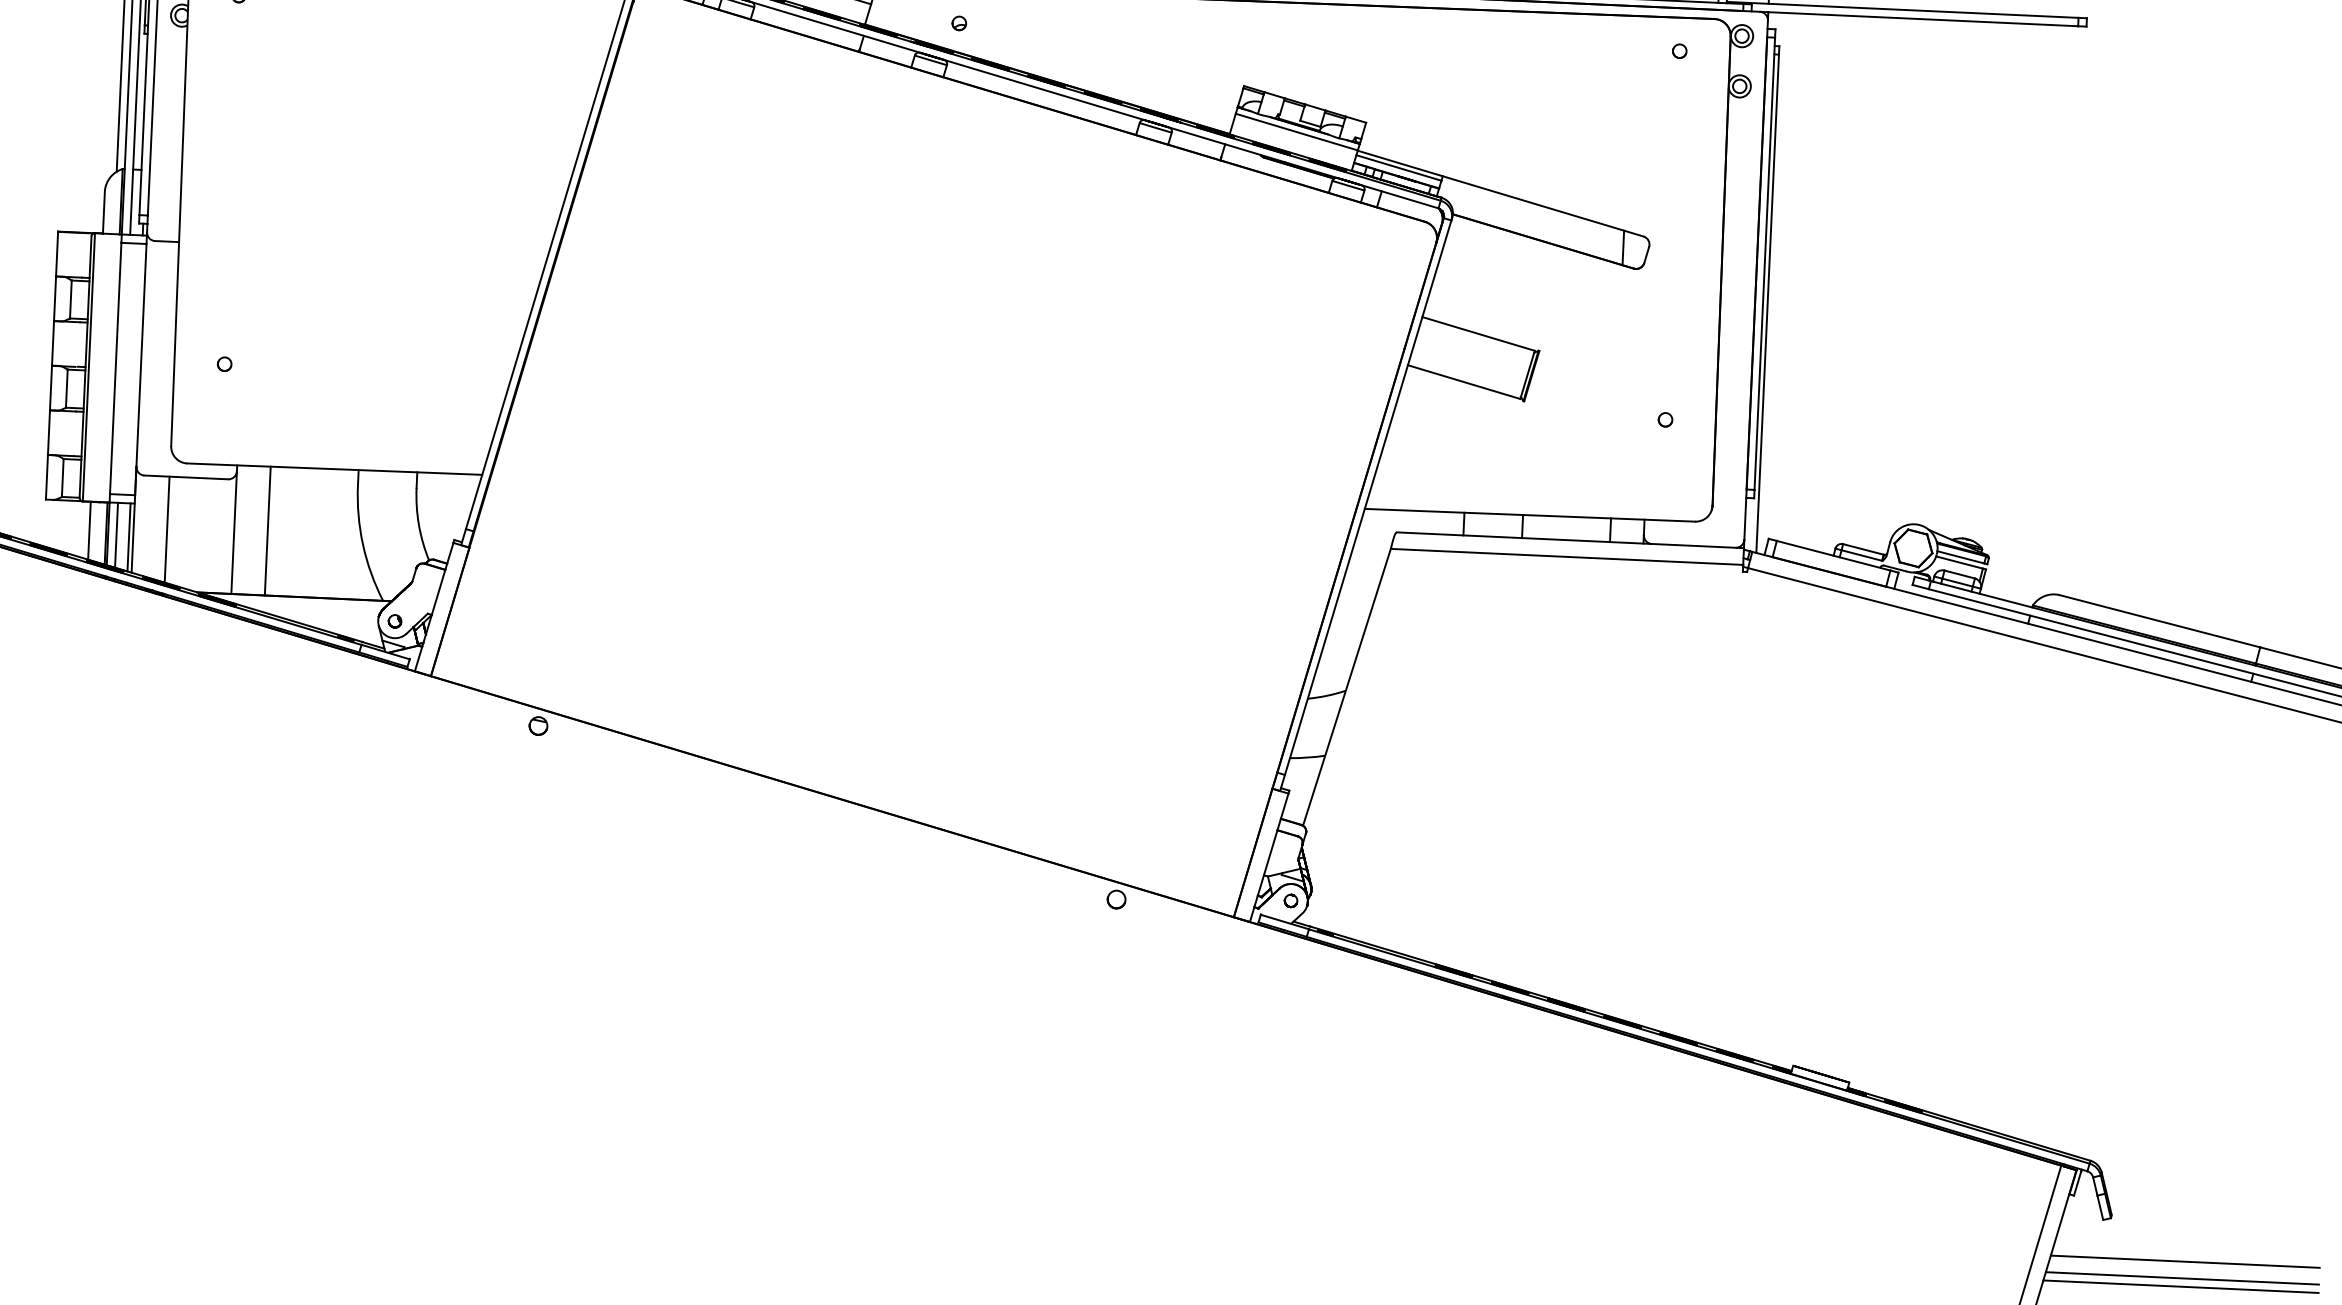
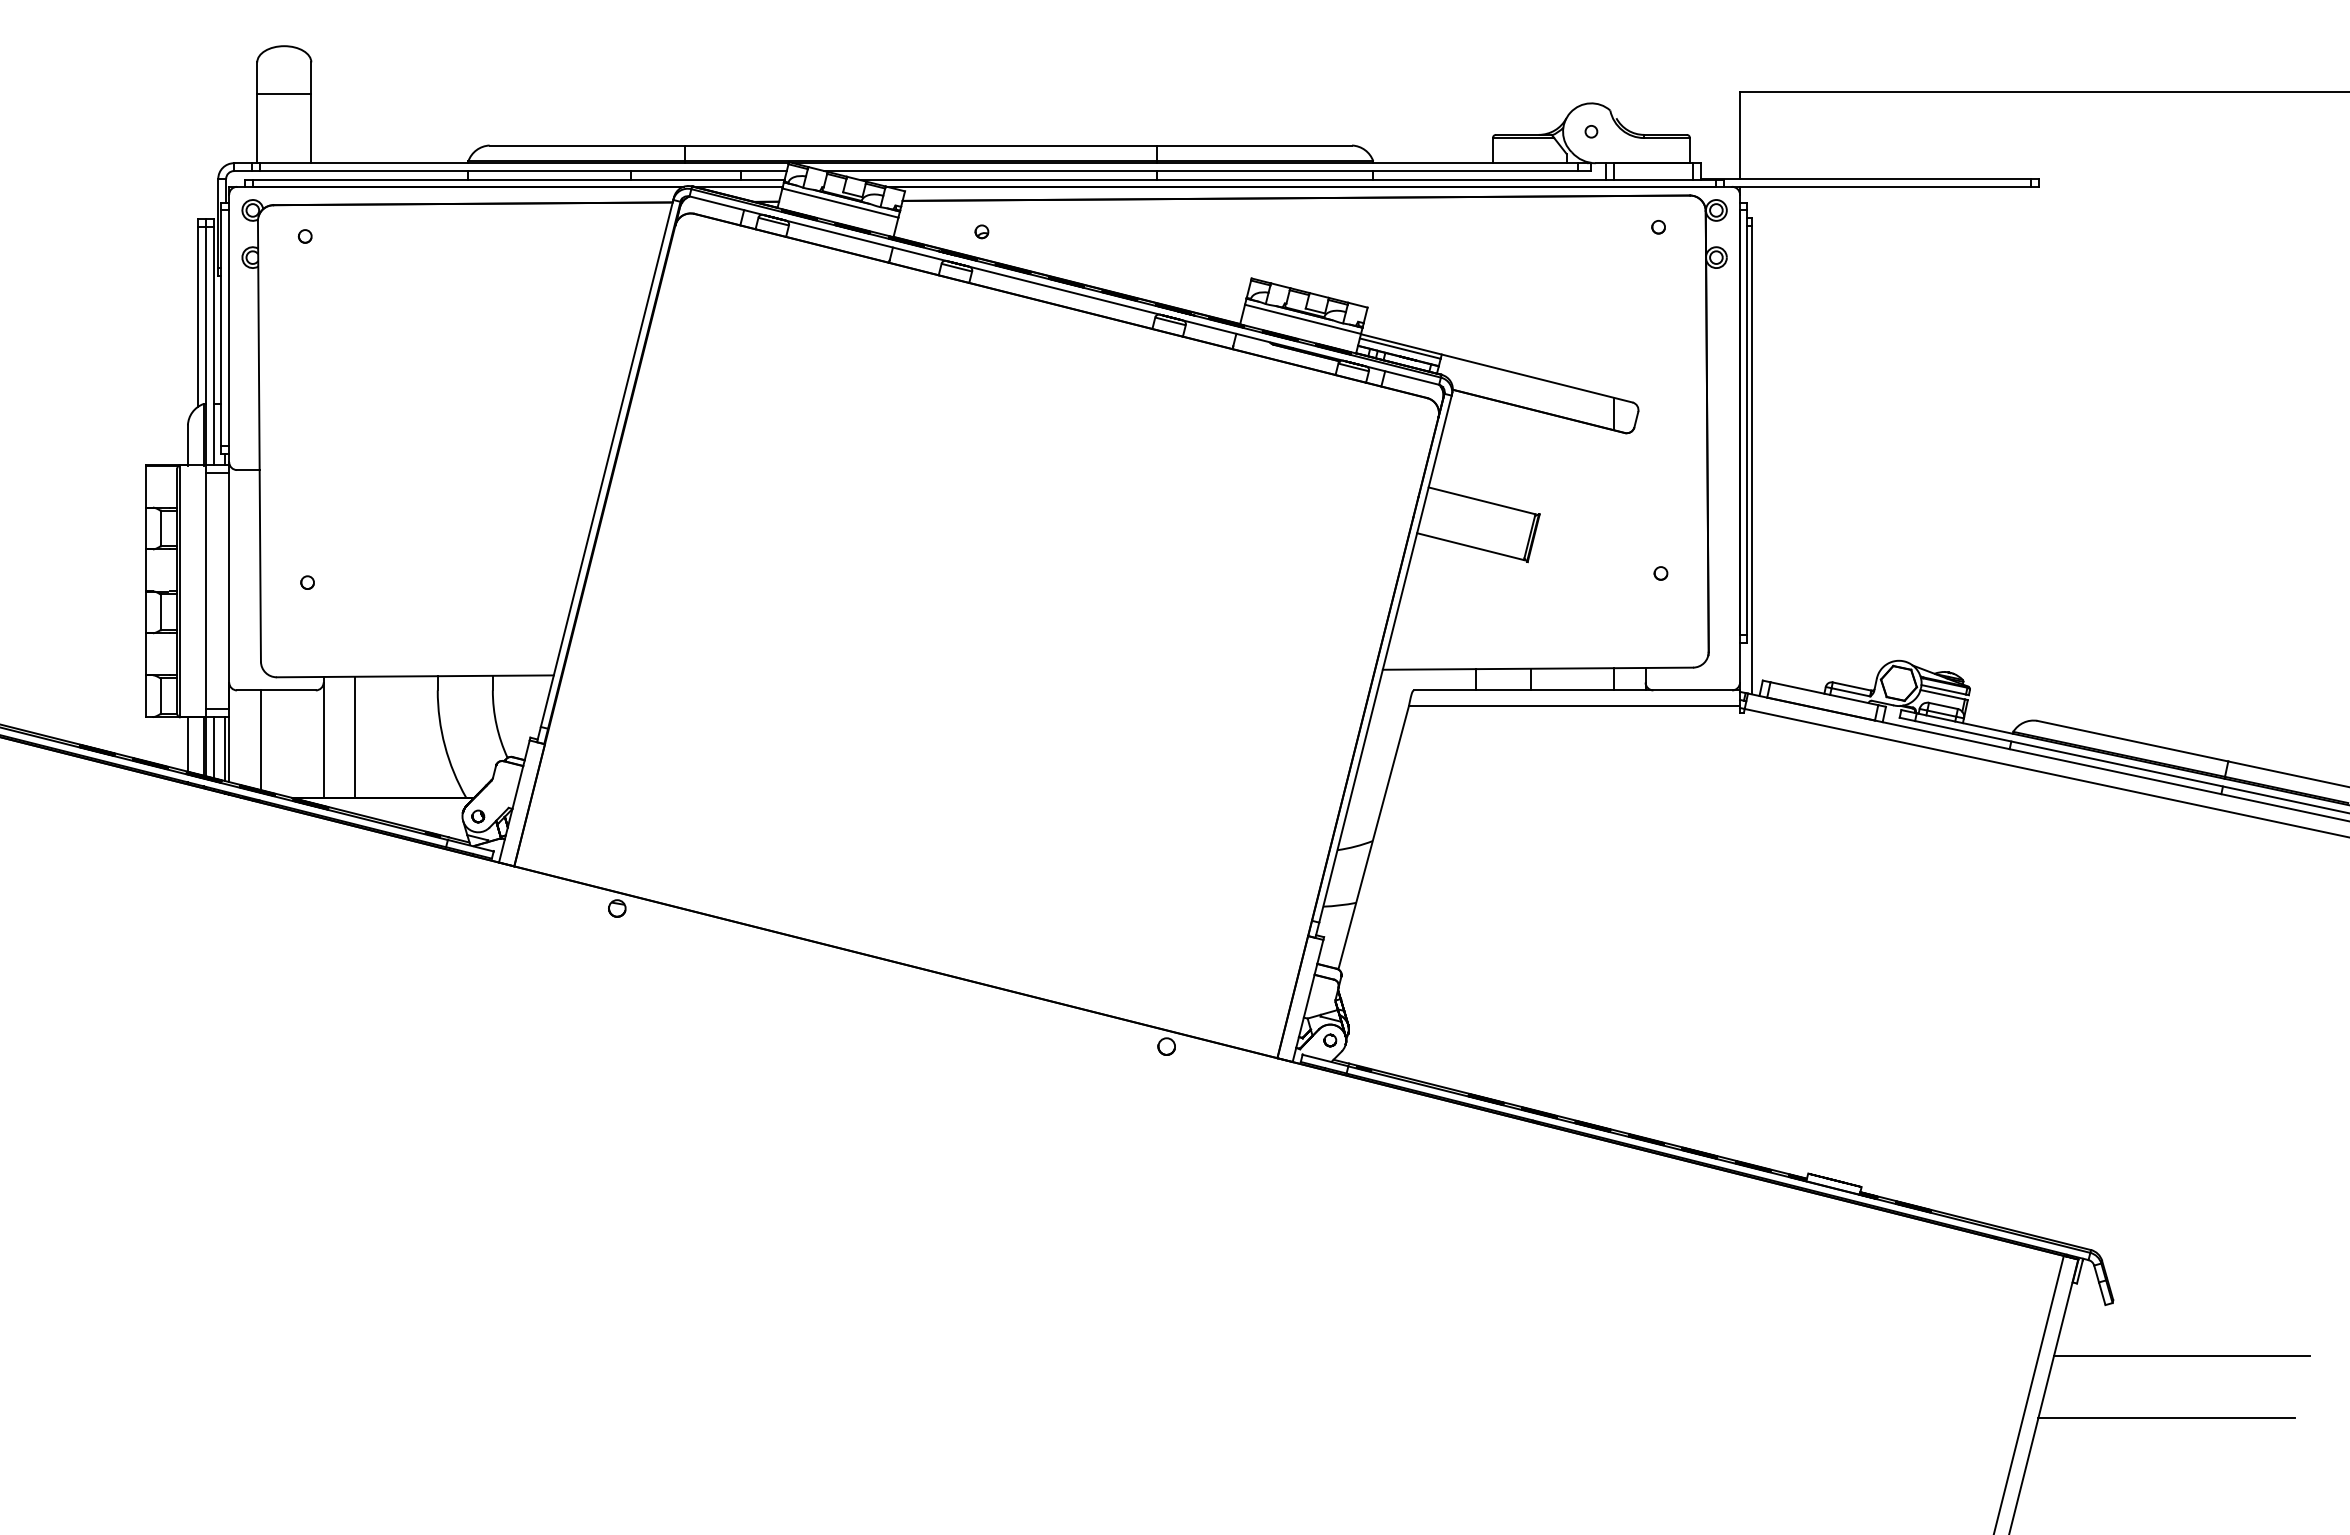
line: (2184, 1261) -> (2183, 1340), removed
line: (2180, 1286) -> (2180, 1364), removed

